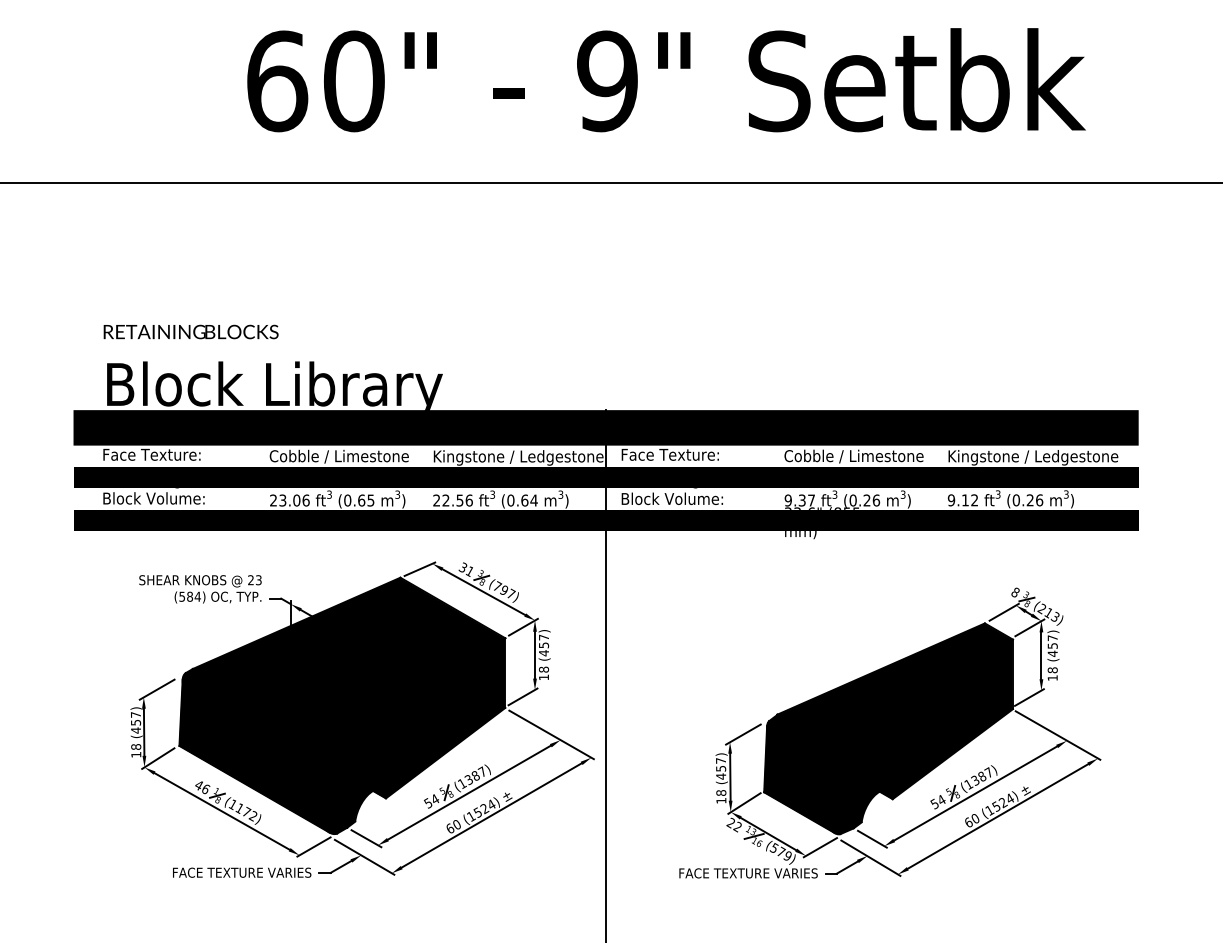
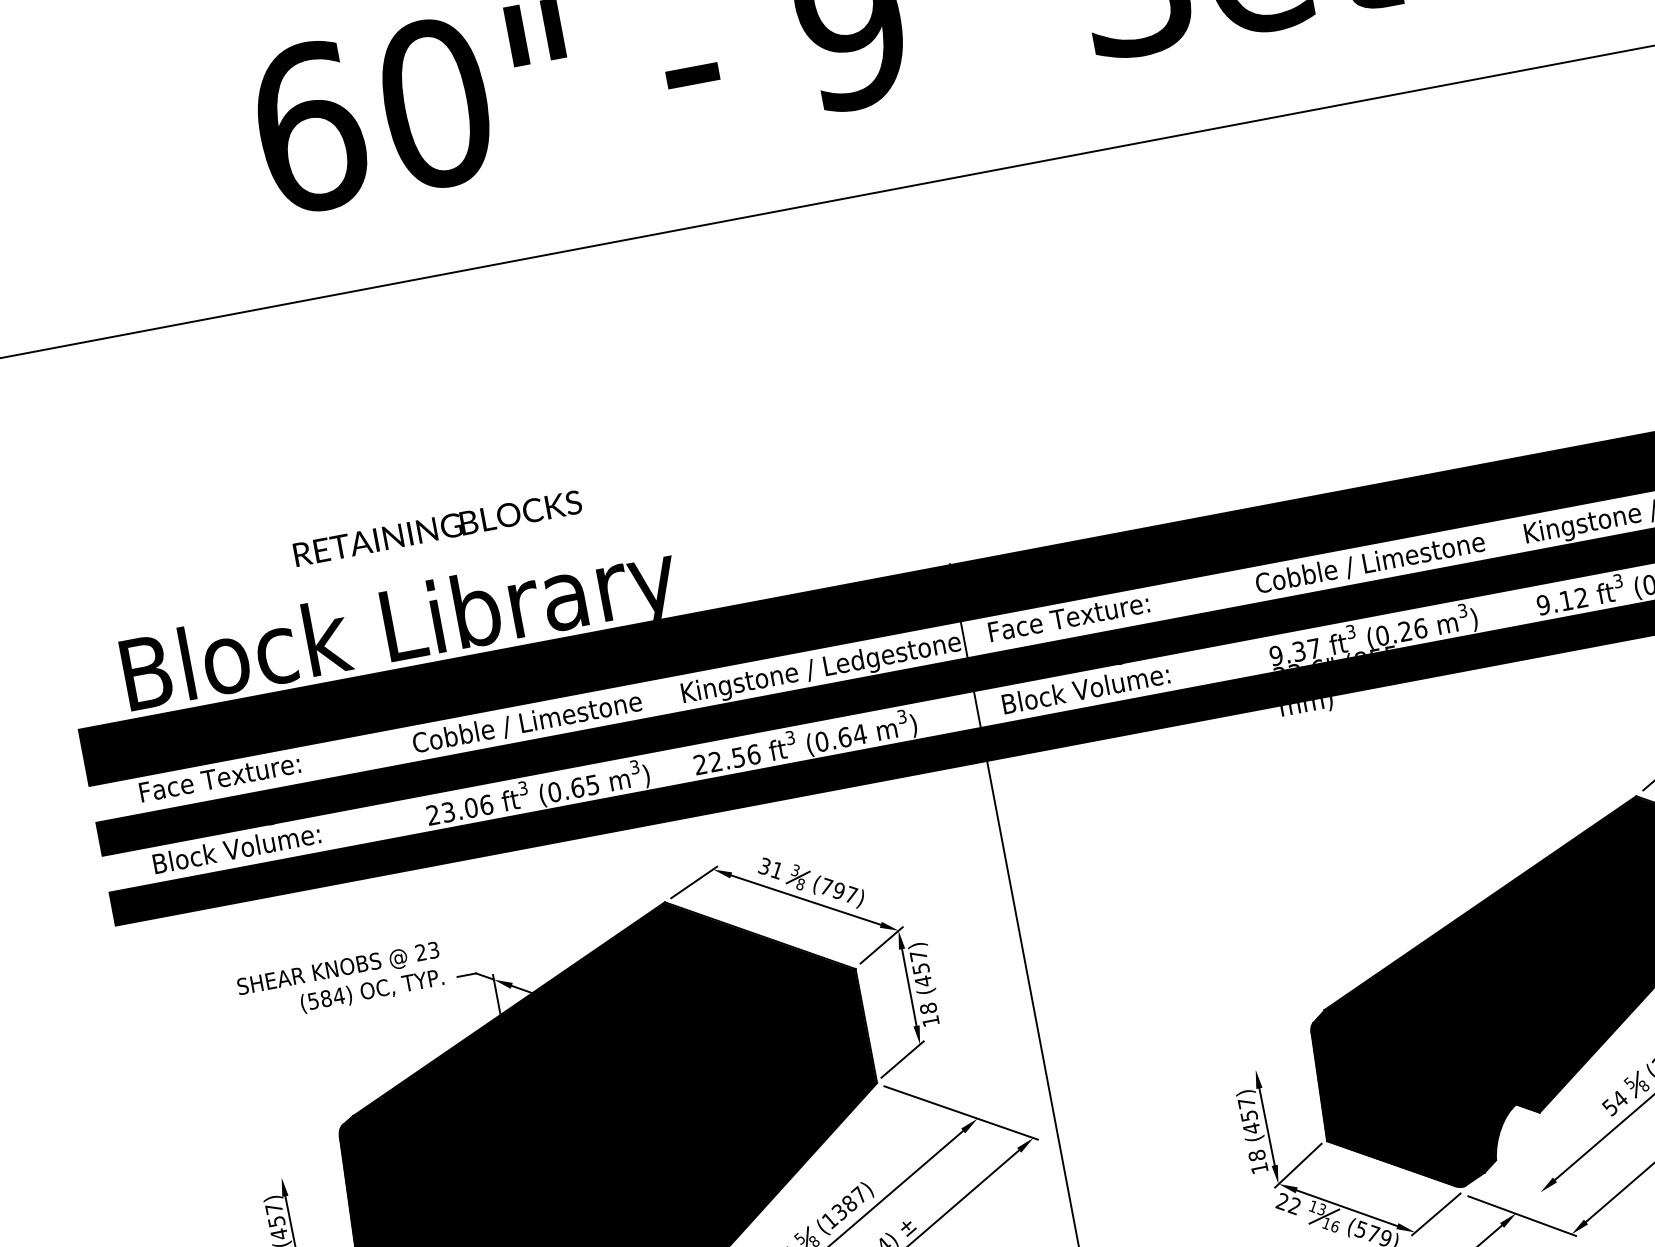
text: (190, 331) -> (436, 527), moved
line: (156, 689) -> (299, 1160), removed
line: (743, 734) -> (1275, 1052), removed
line: (871, 838) -> (1517, 1183), removed

